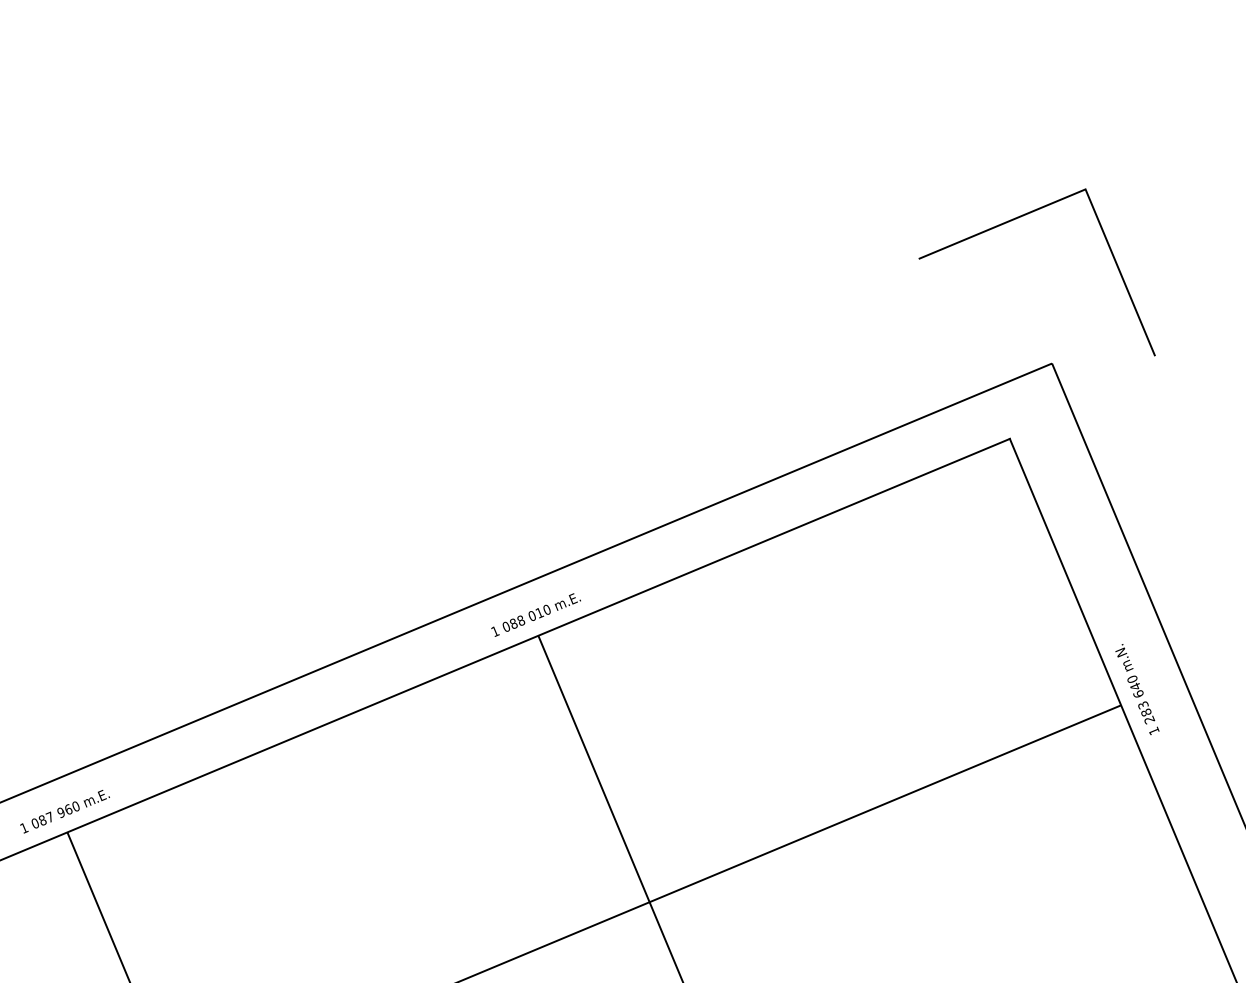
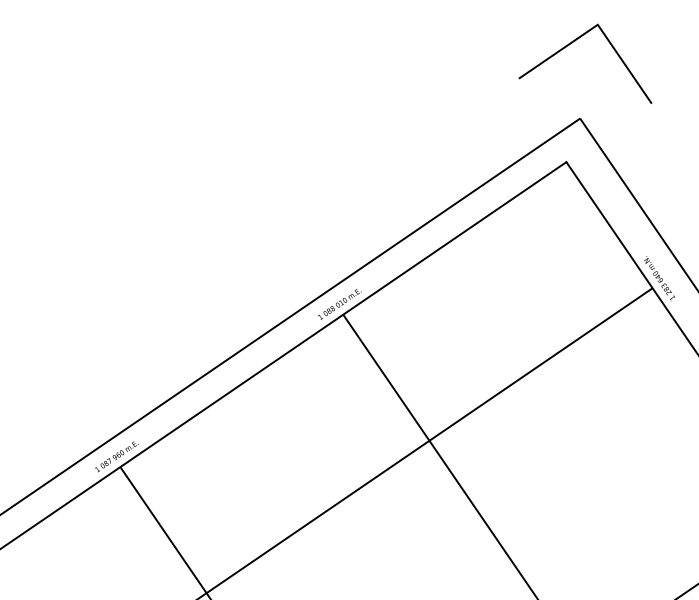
line: (1031, 214) -> (572, 43), moved

